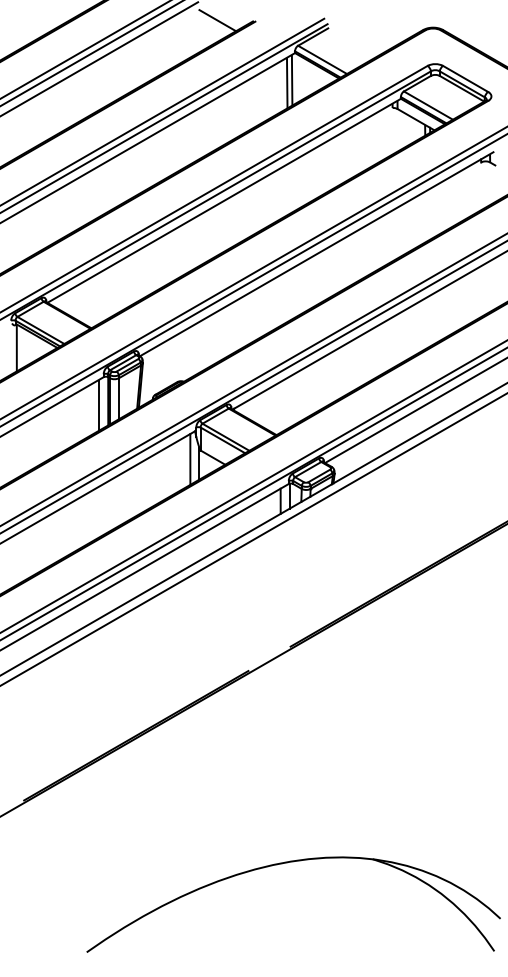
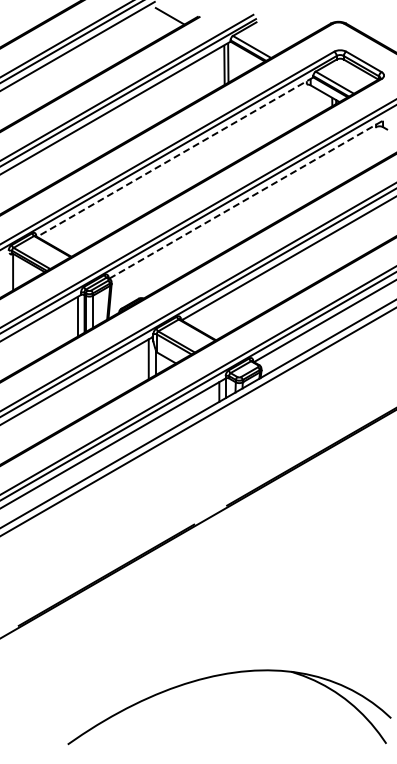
line: (224, 201) -> (175, 157), solid -> dashed
line: (316, 253) -> (247, 198), solid -> dashed

